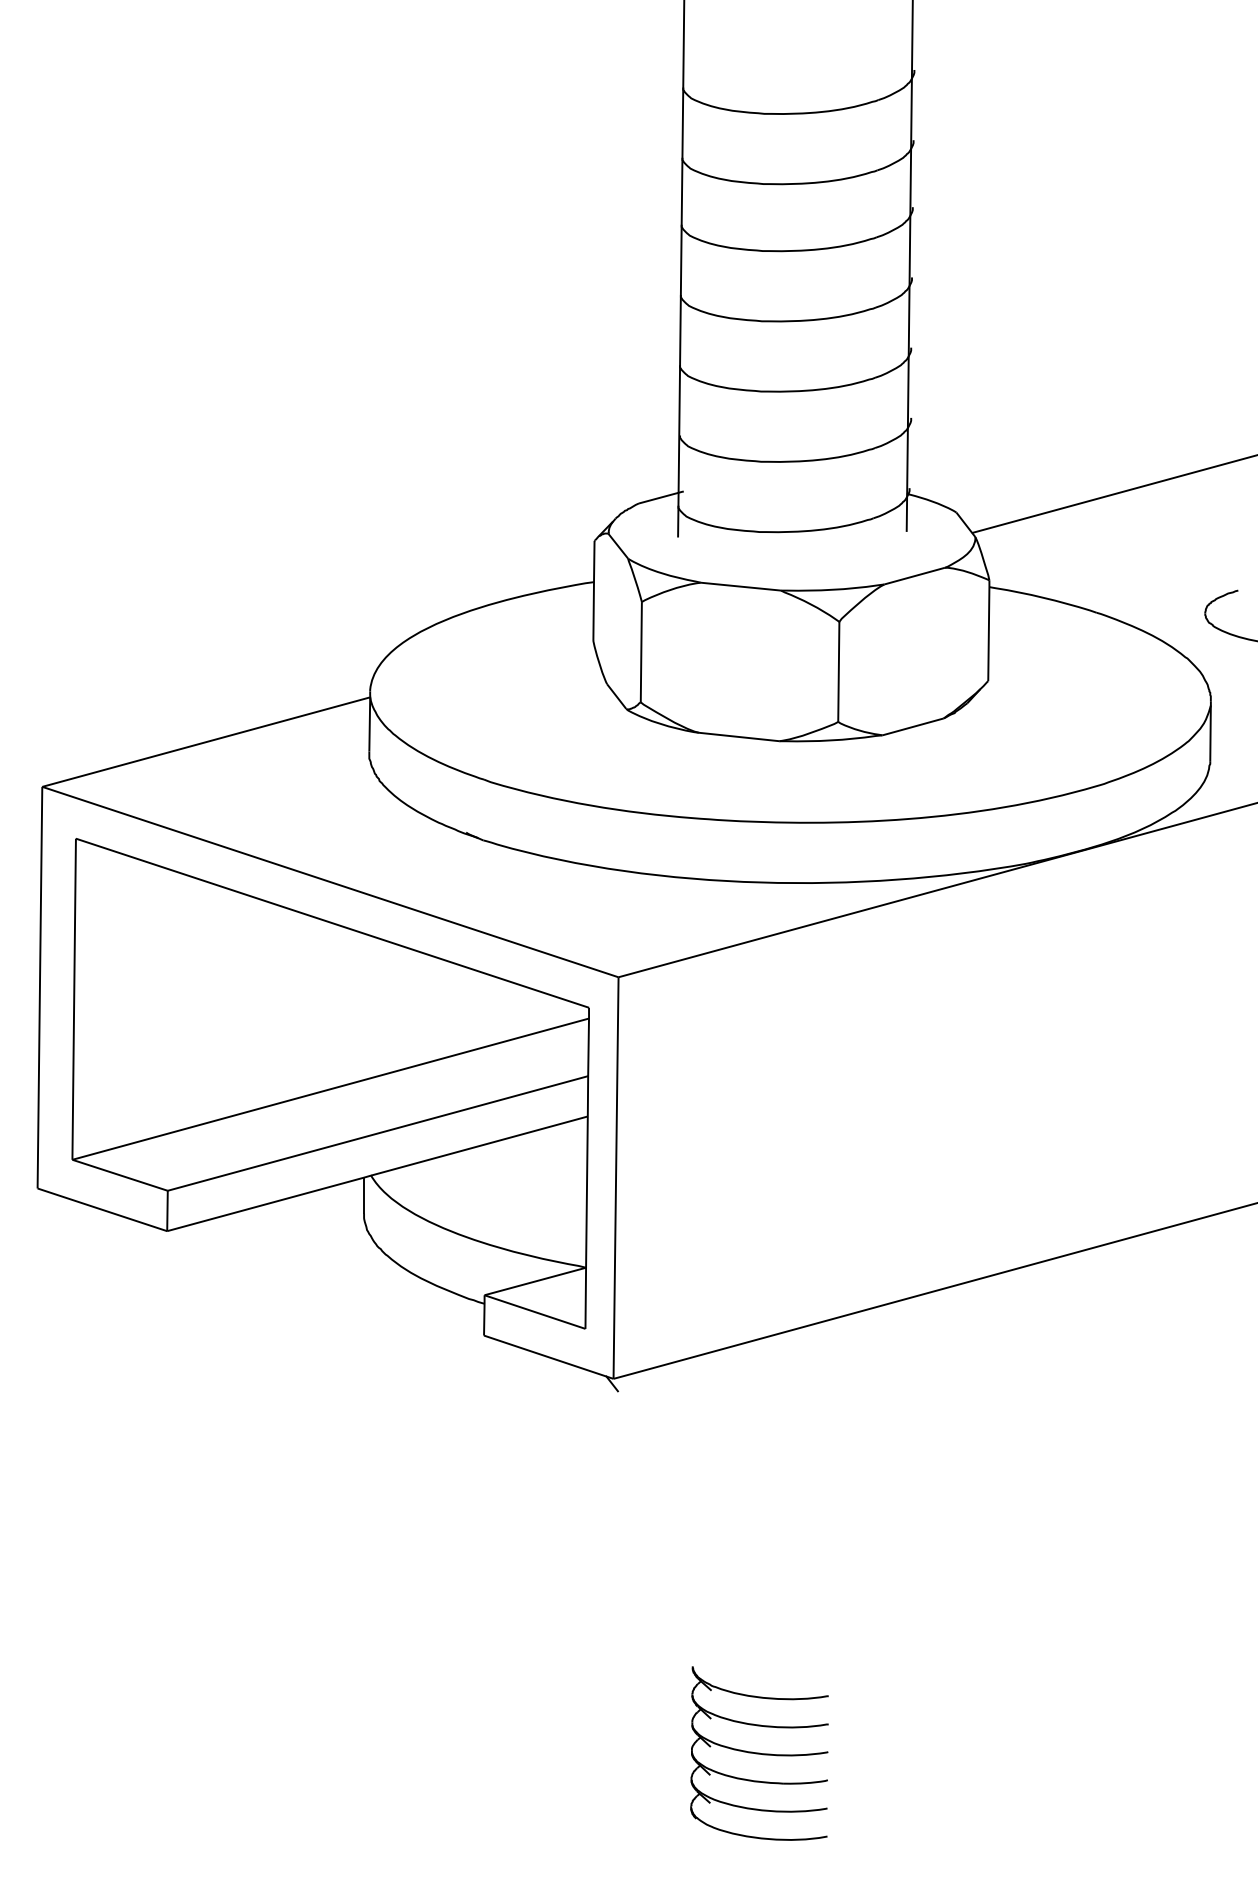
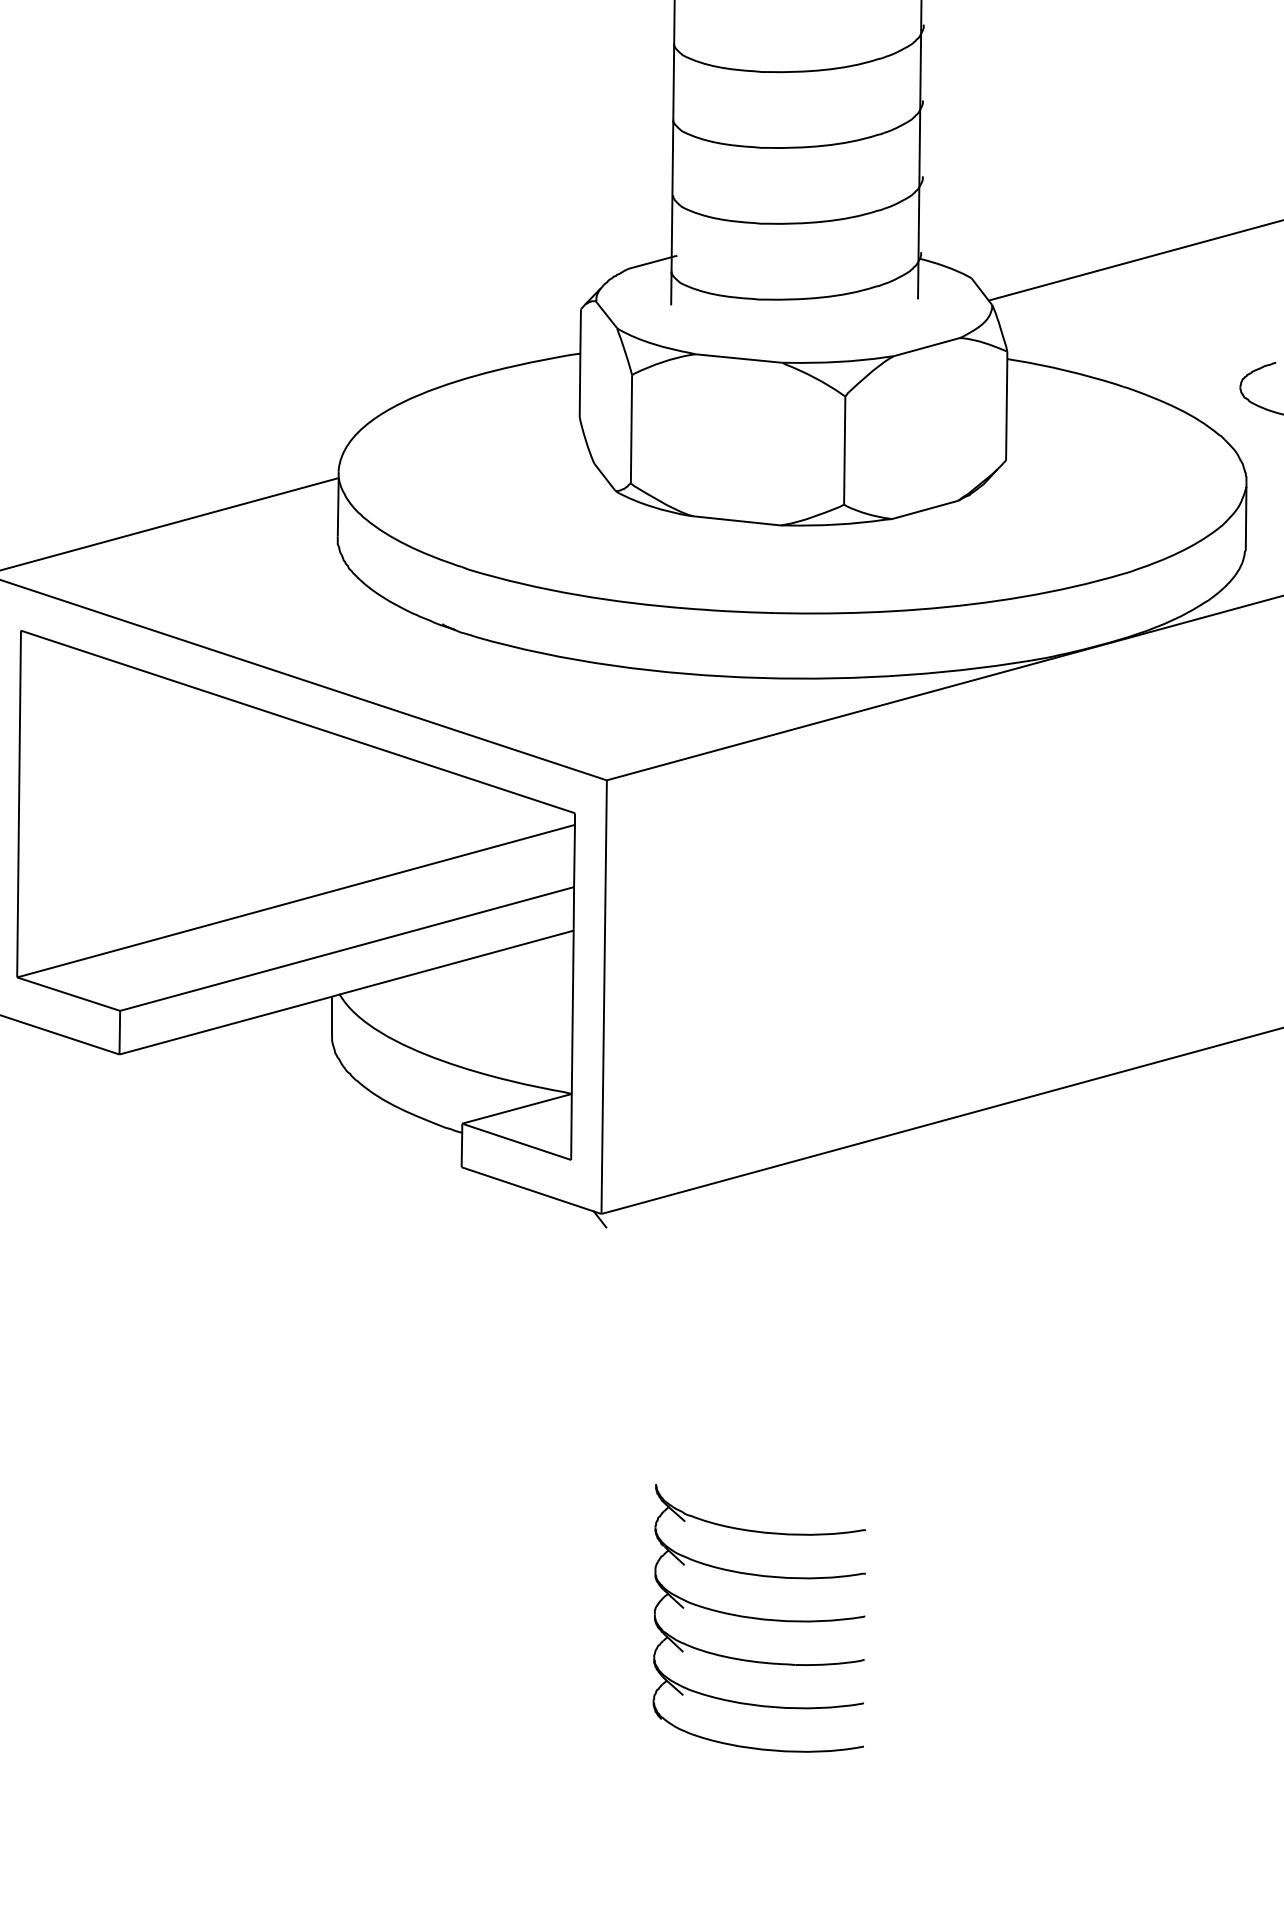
part: (759, 1753) -> (759, 1618), size x1.43

